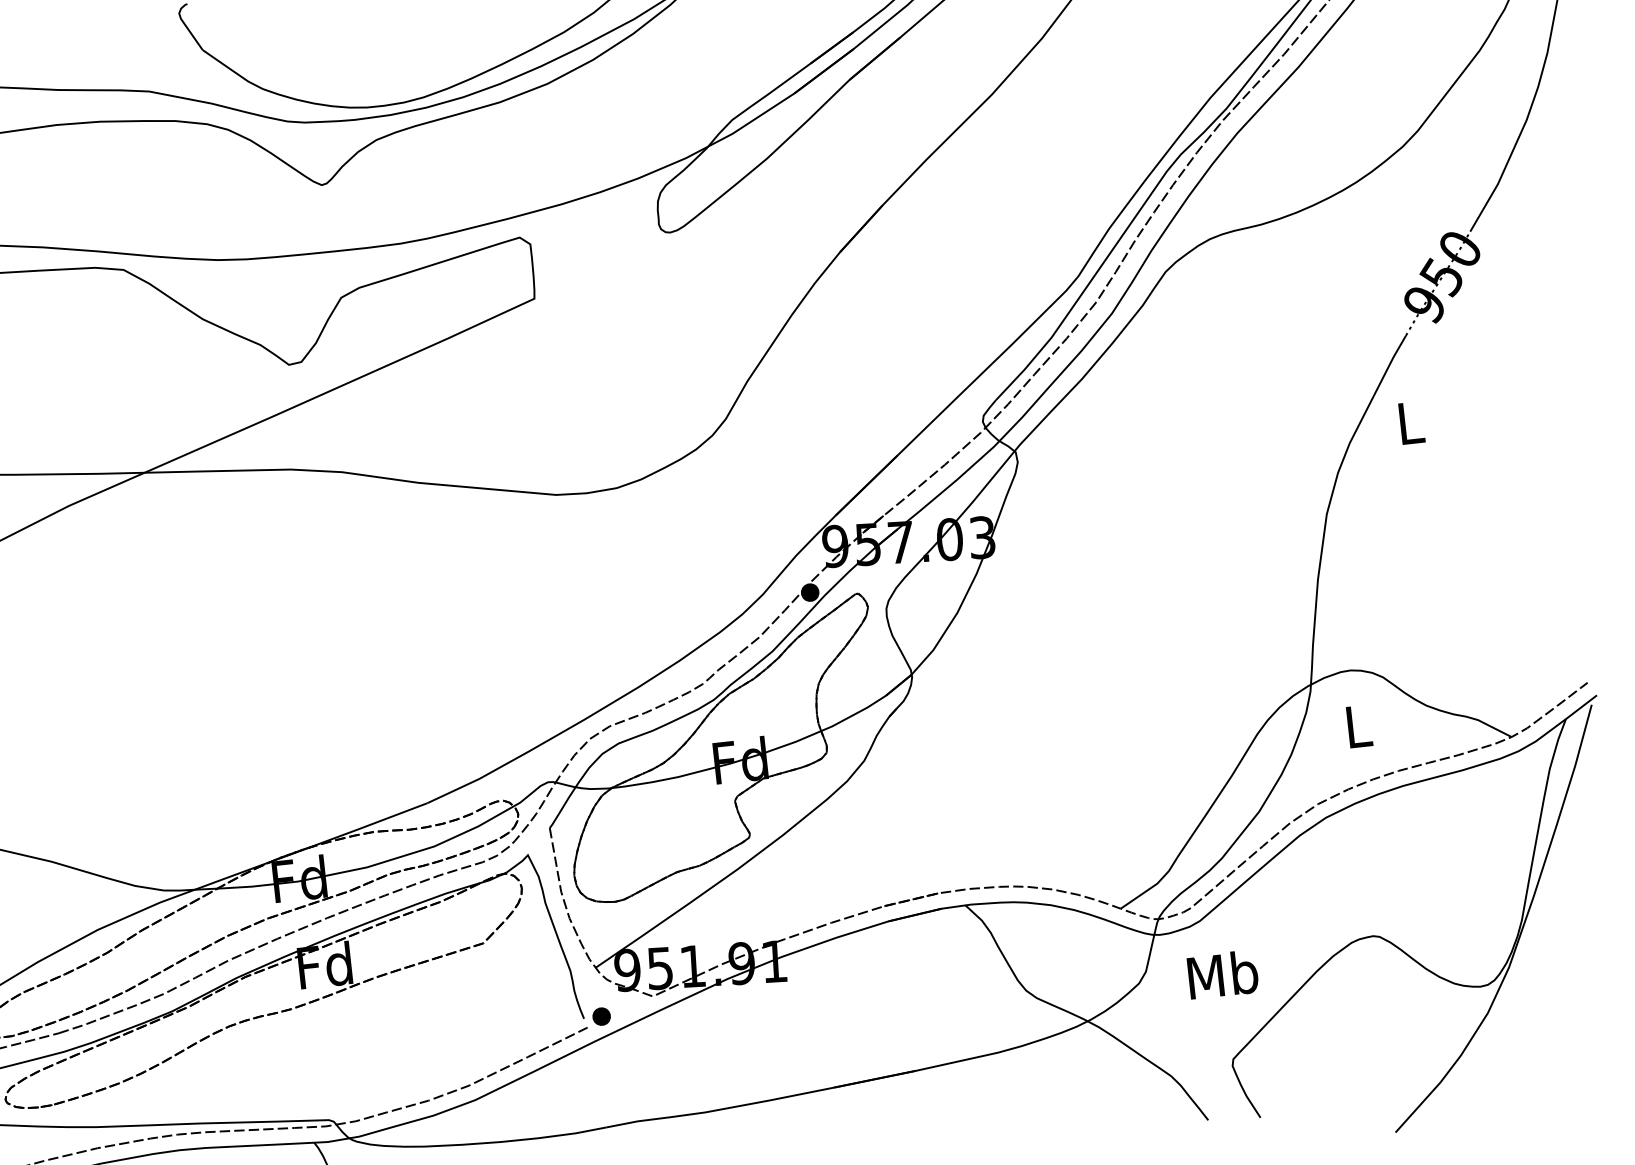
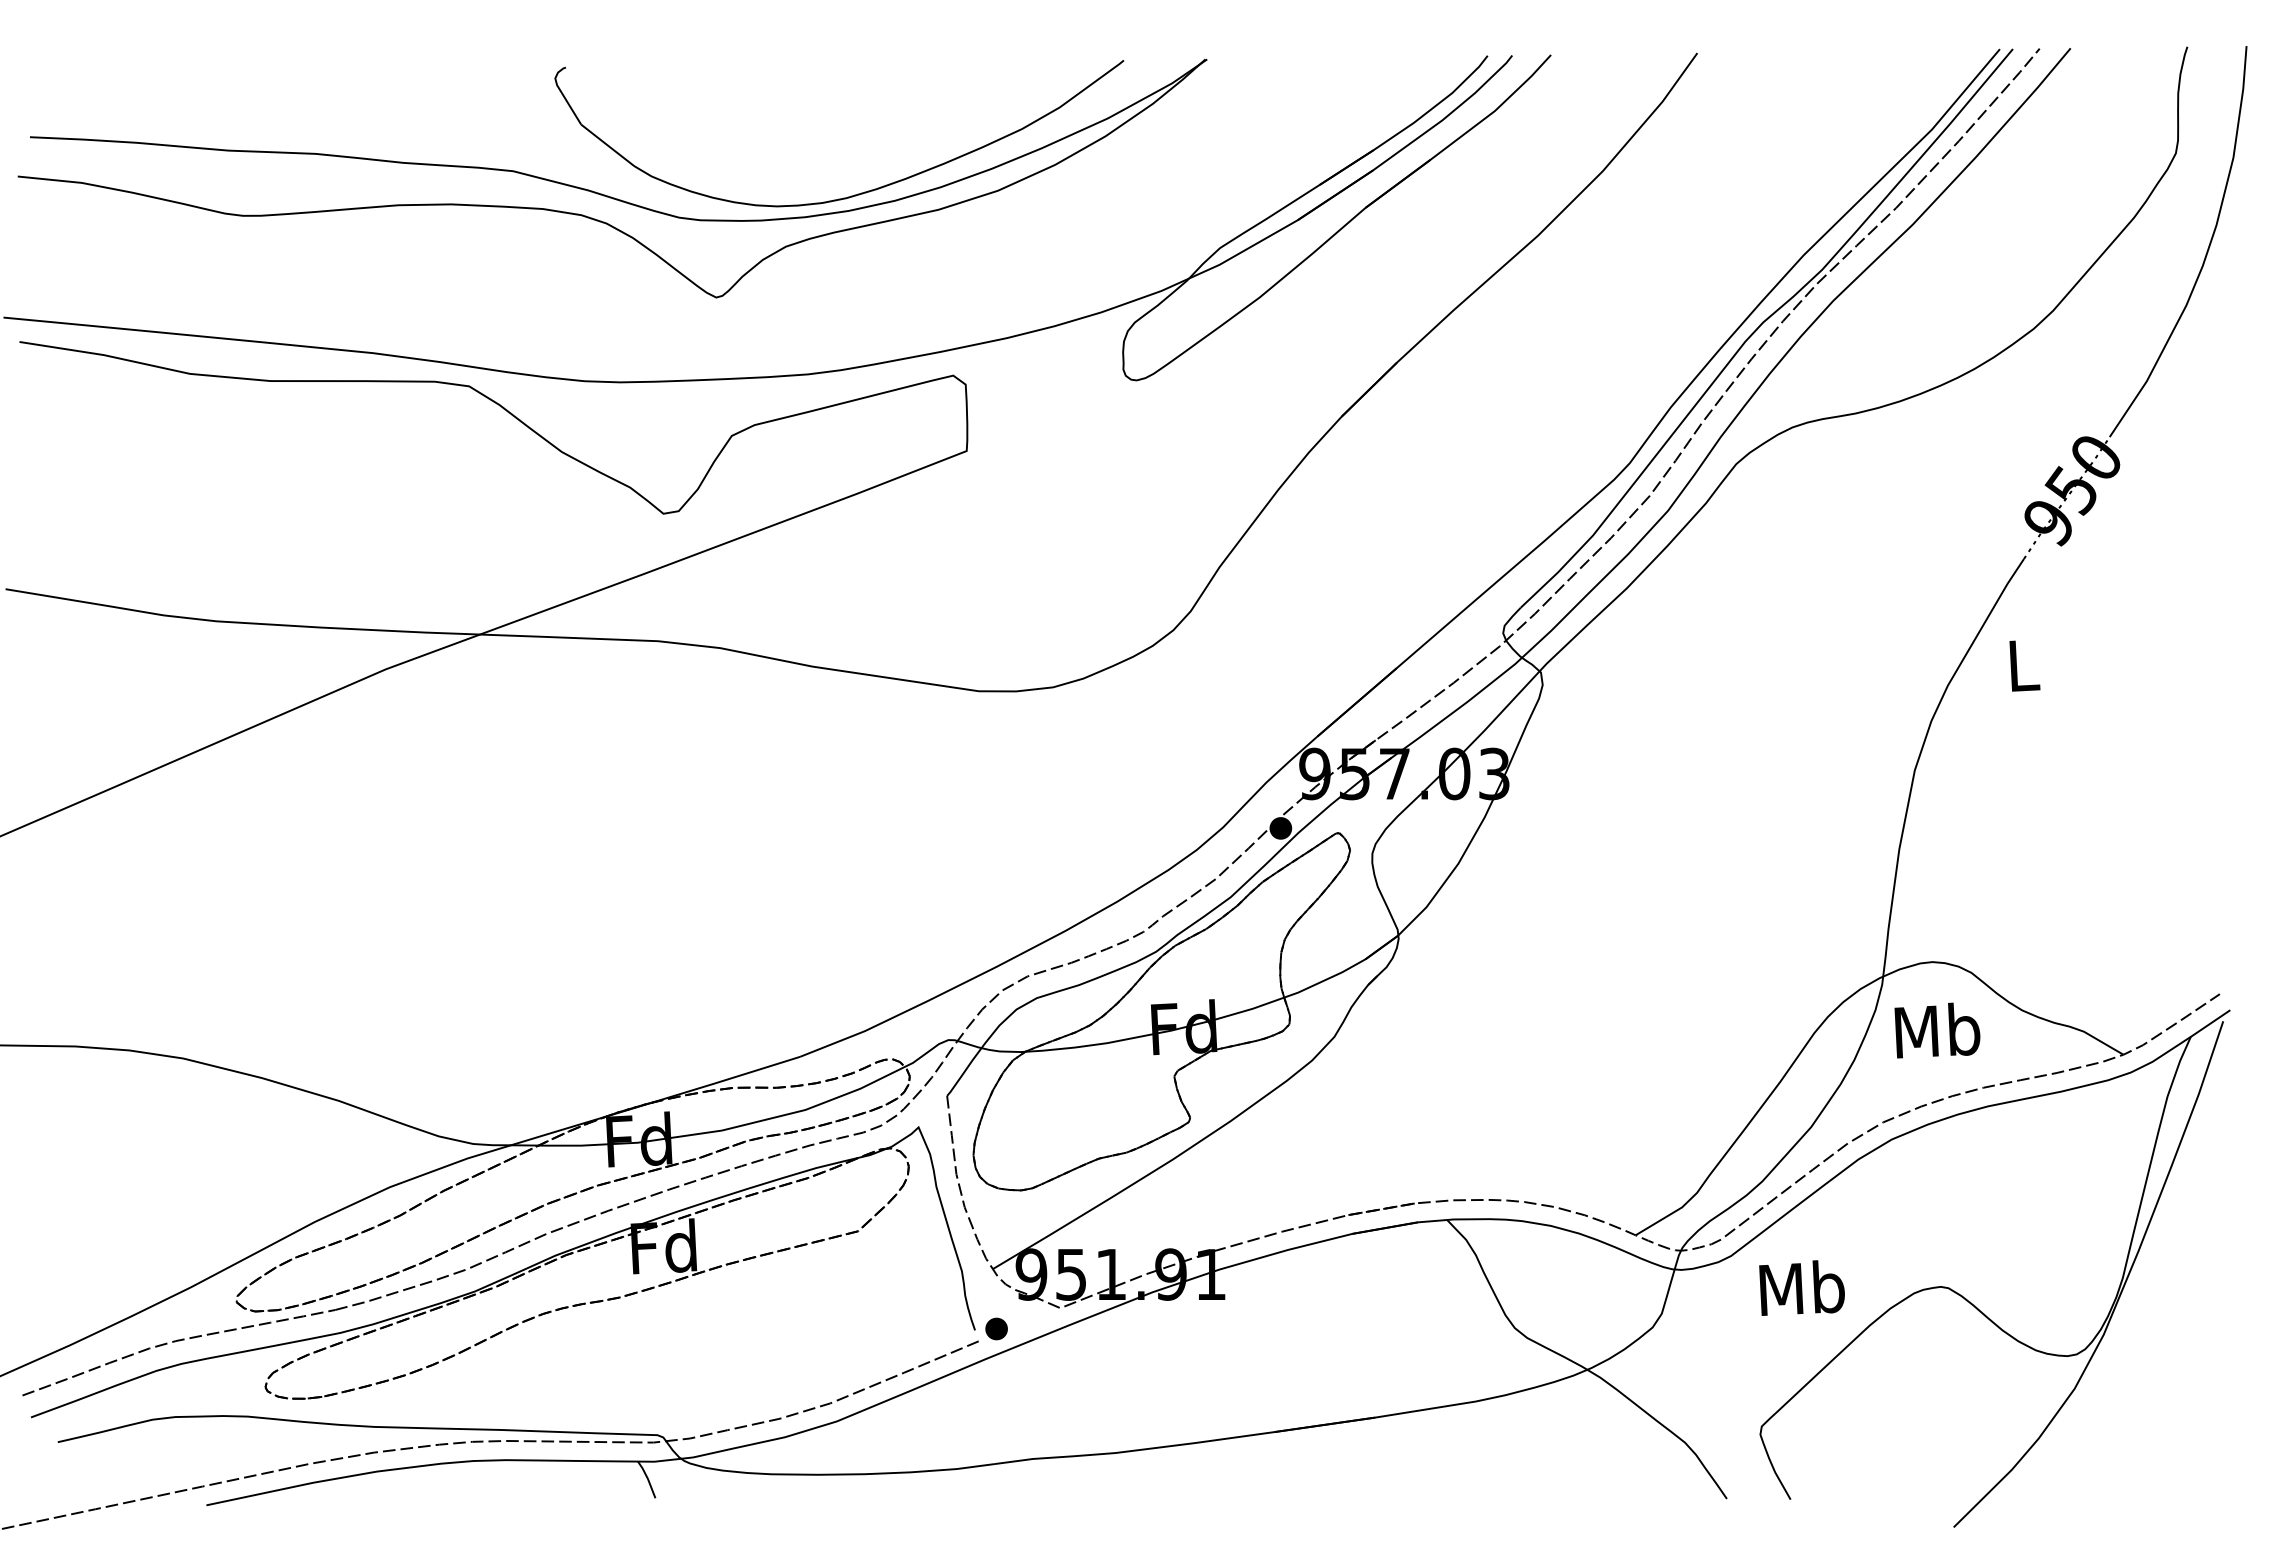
text: (1358, 726) -> (1937, 1030), L -> Mb
text: (1222, 974) -> (1801, 1287), moved

